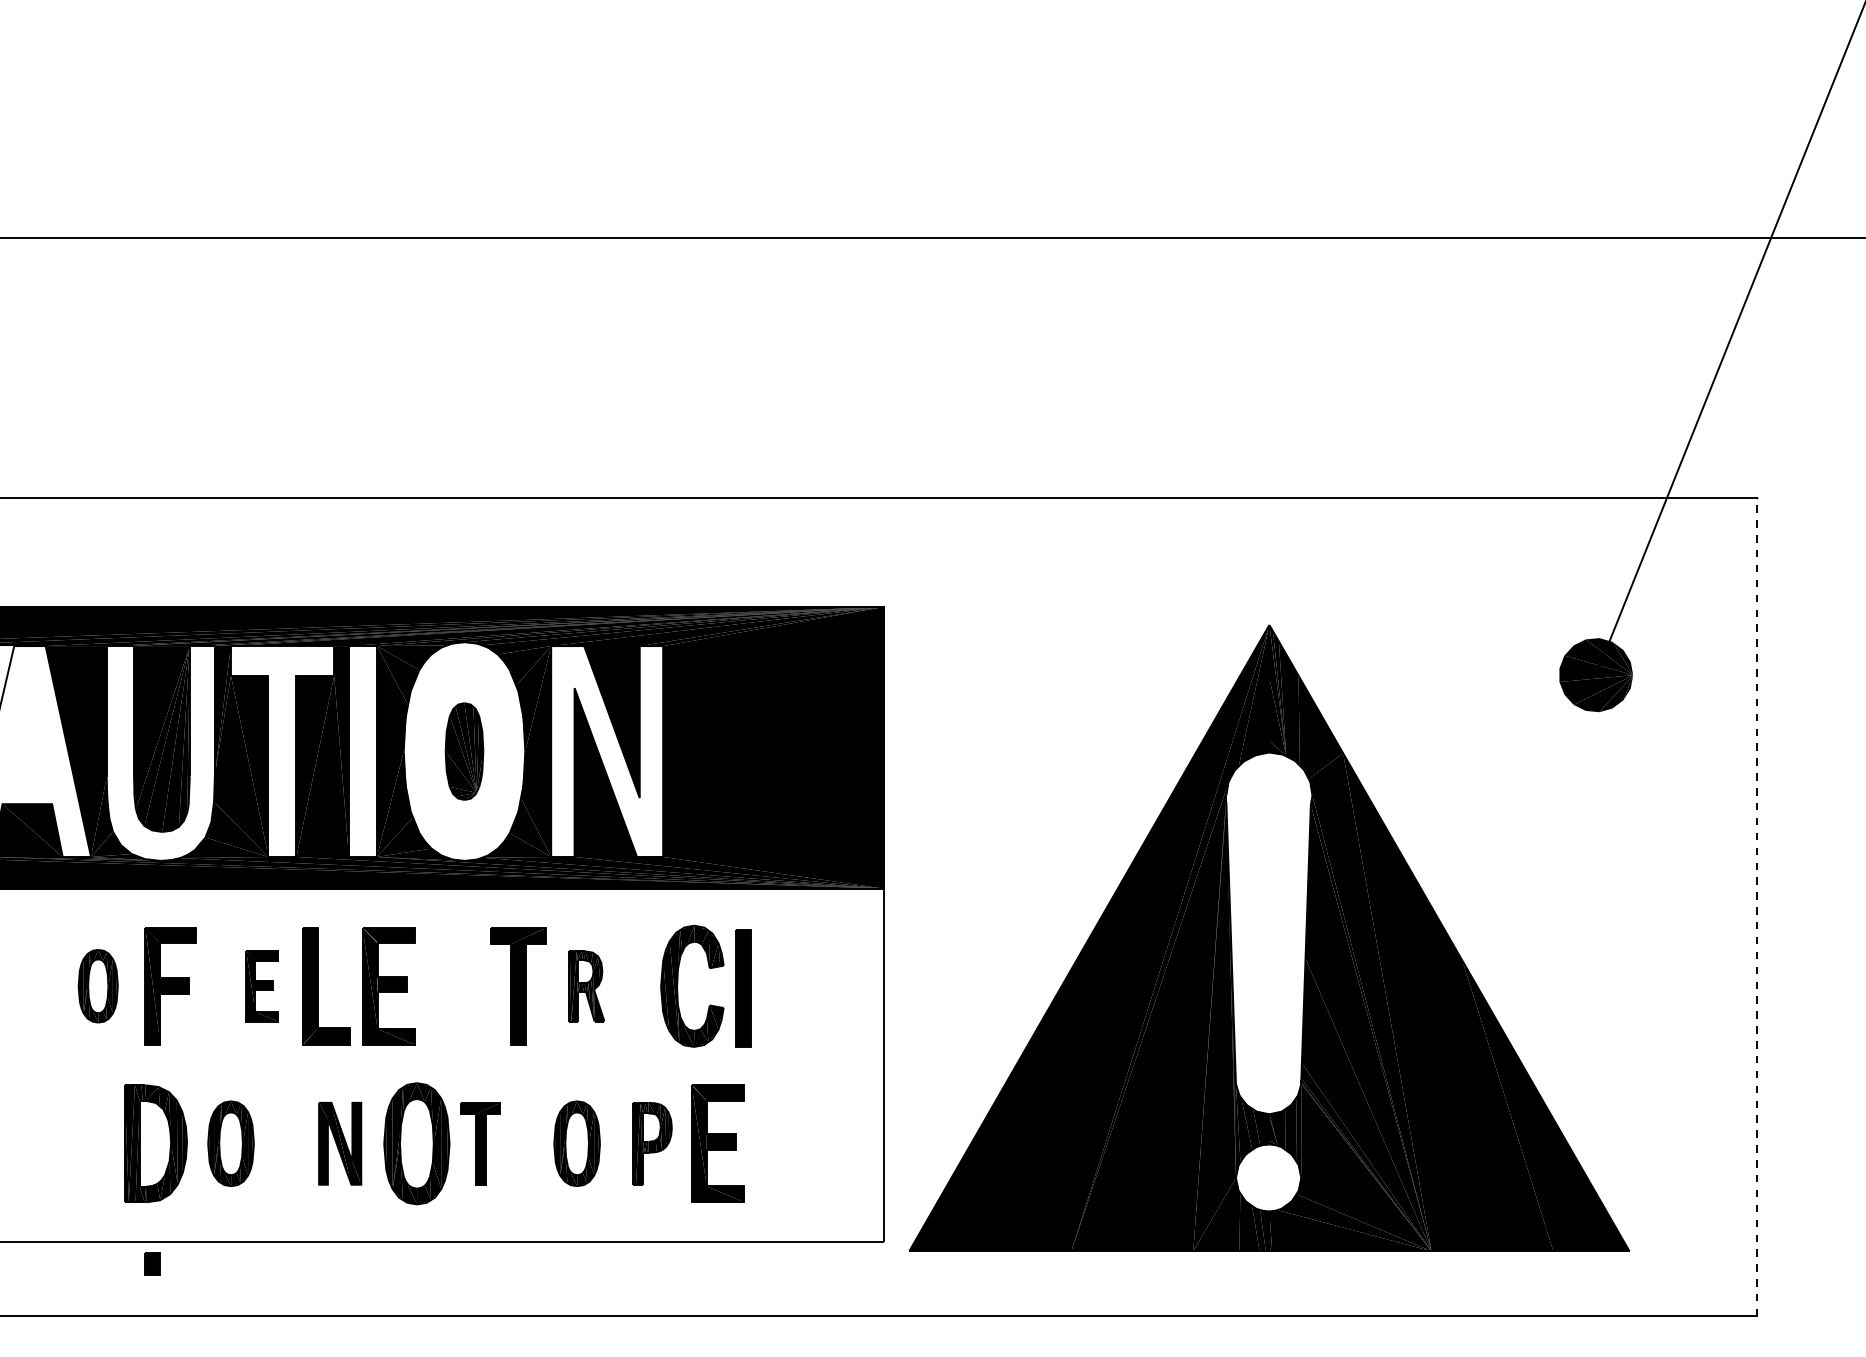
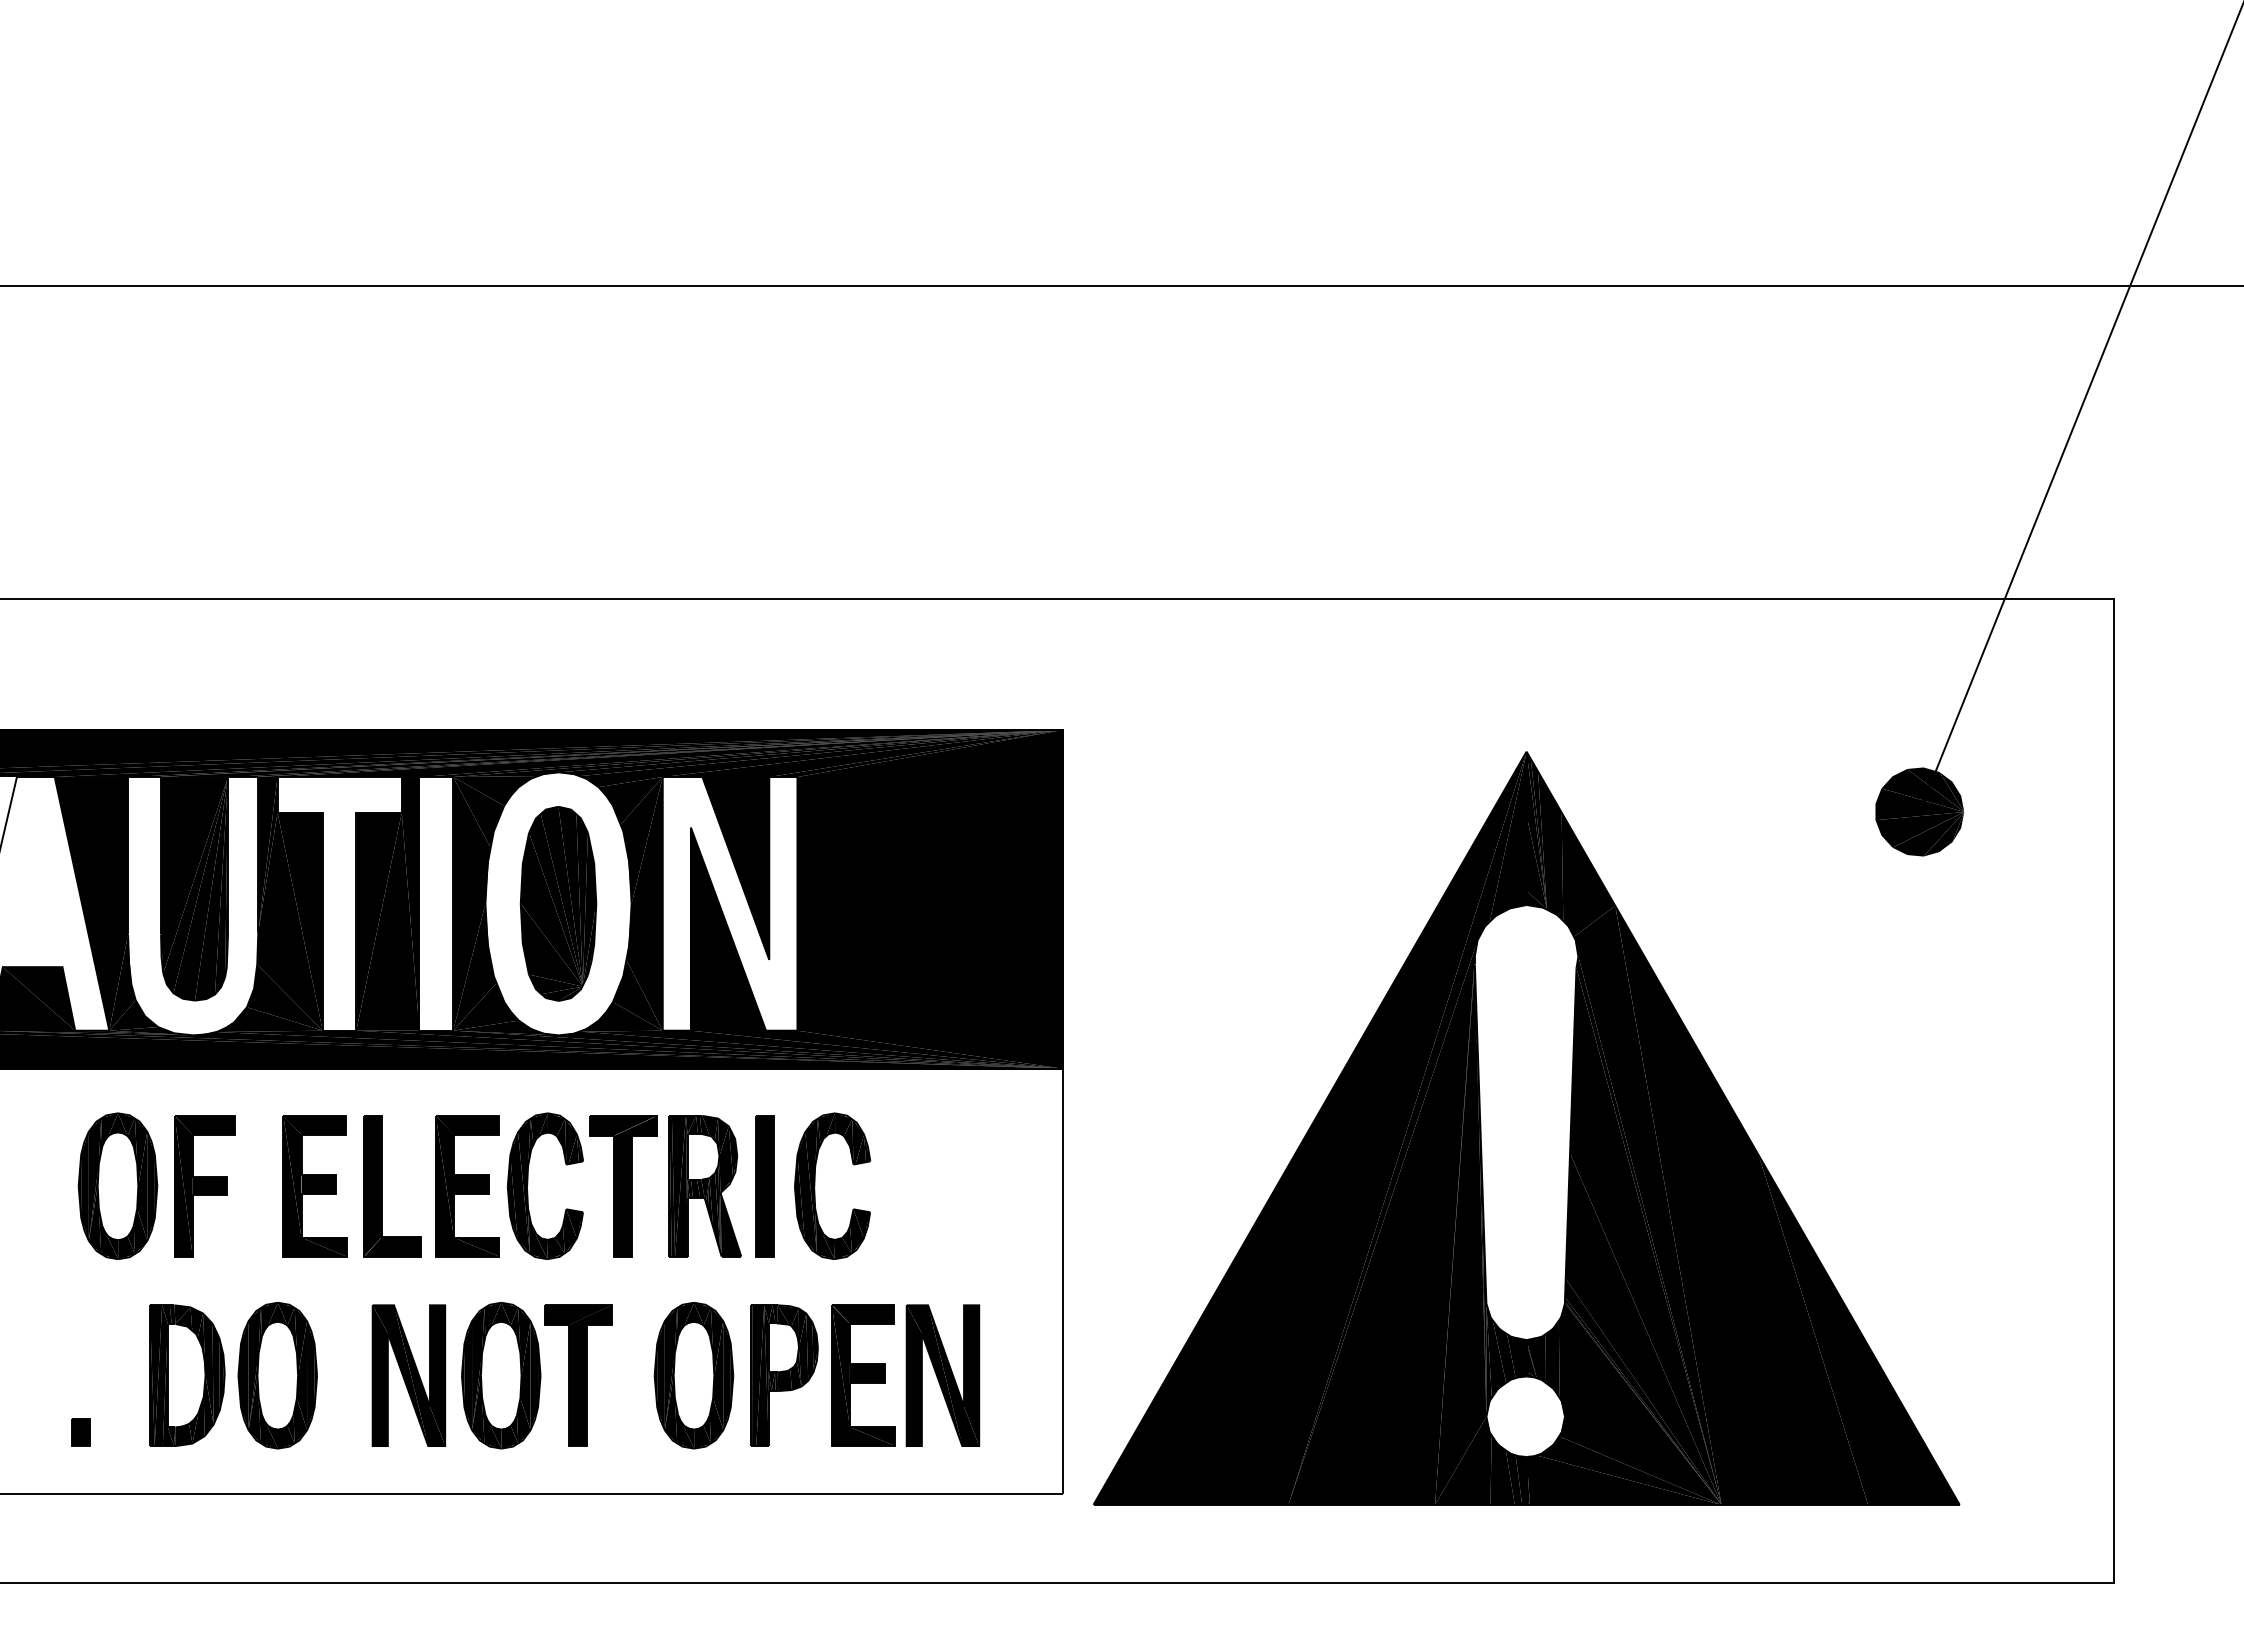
part: (464, 751) -> (558, 903), size x1.67
line: (1757, 906) -> (2113, 1090), dashed -> solid
part: (439, 984) -> (528, 1184), added
part: (97, 985) -> (117, 1185), size x1.67
part: (261, 986) -> (314, 1186), size x1.67
part: (585, 986) -> (704, 1186), size x1.67
part: (743, 988) -> (764, 1186), moved
part: (230, 1143) -> (277, 1375), size x1.43
part: (339, 1143) -> (408, 1375), size x1.43
part: (481, 1143) -> (578, 1375), size x1.43
part: (576, 1143) -> (693, 1375), size x1.43
part: (652, 1143) -> (784, 1375), size x1.43
part: (783, 1143) -> (942, 1375), added
part: (151, 1263) -> (80, 1432), moved

